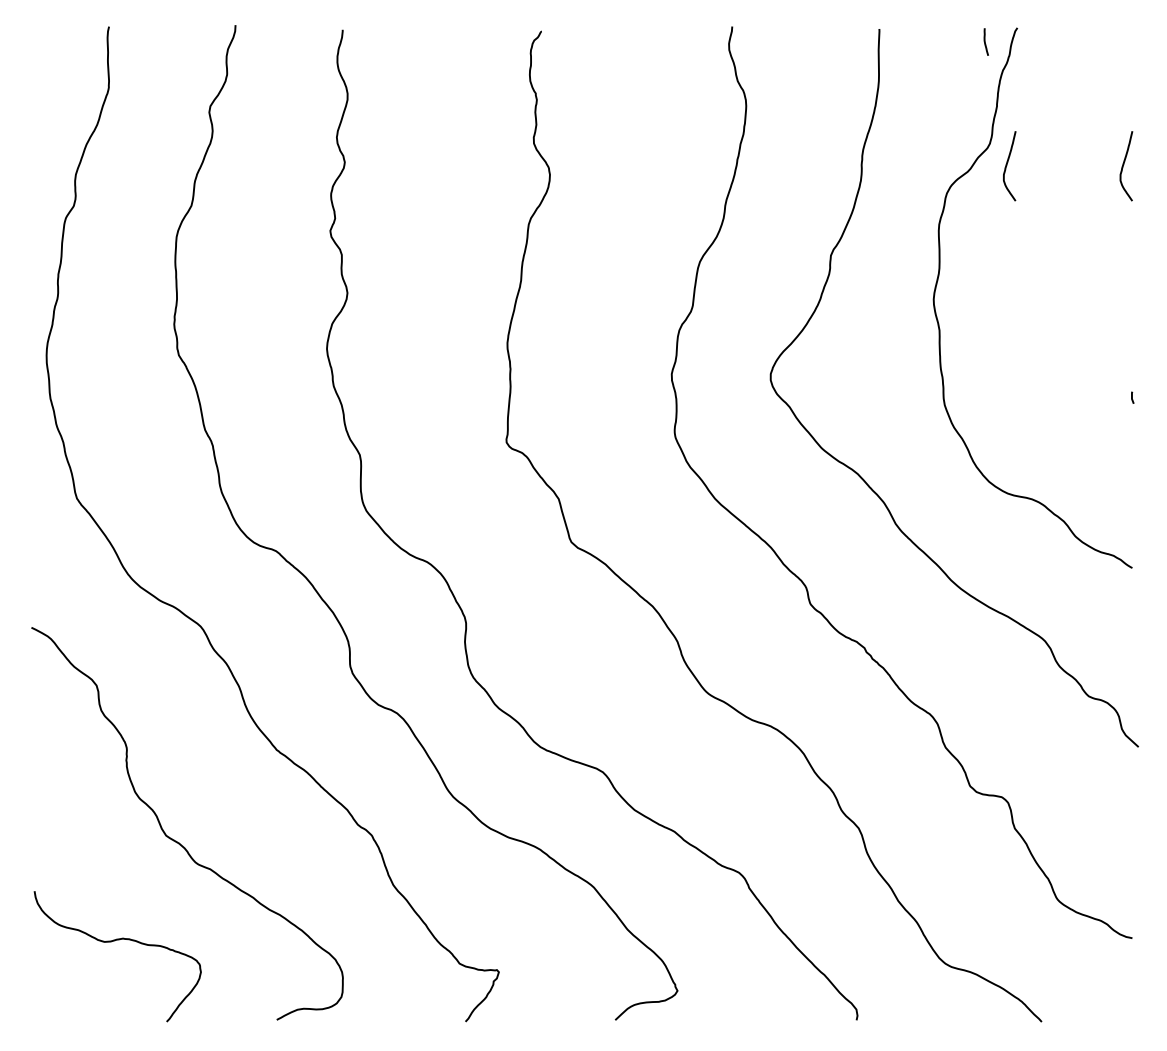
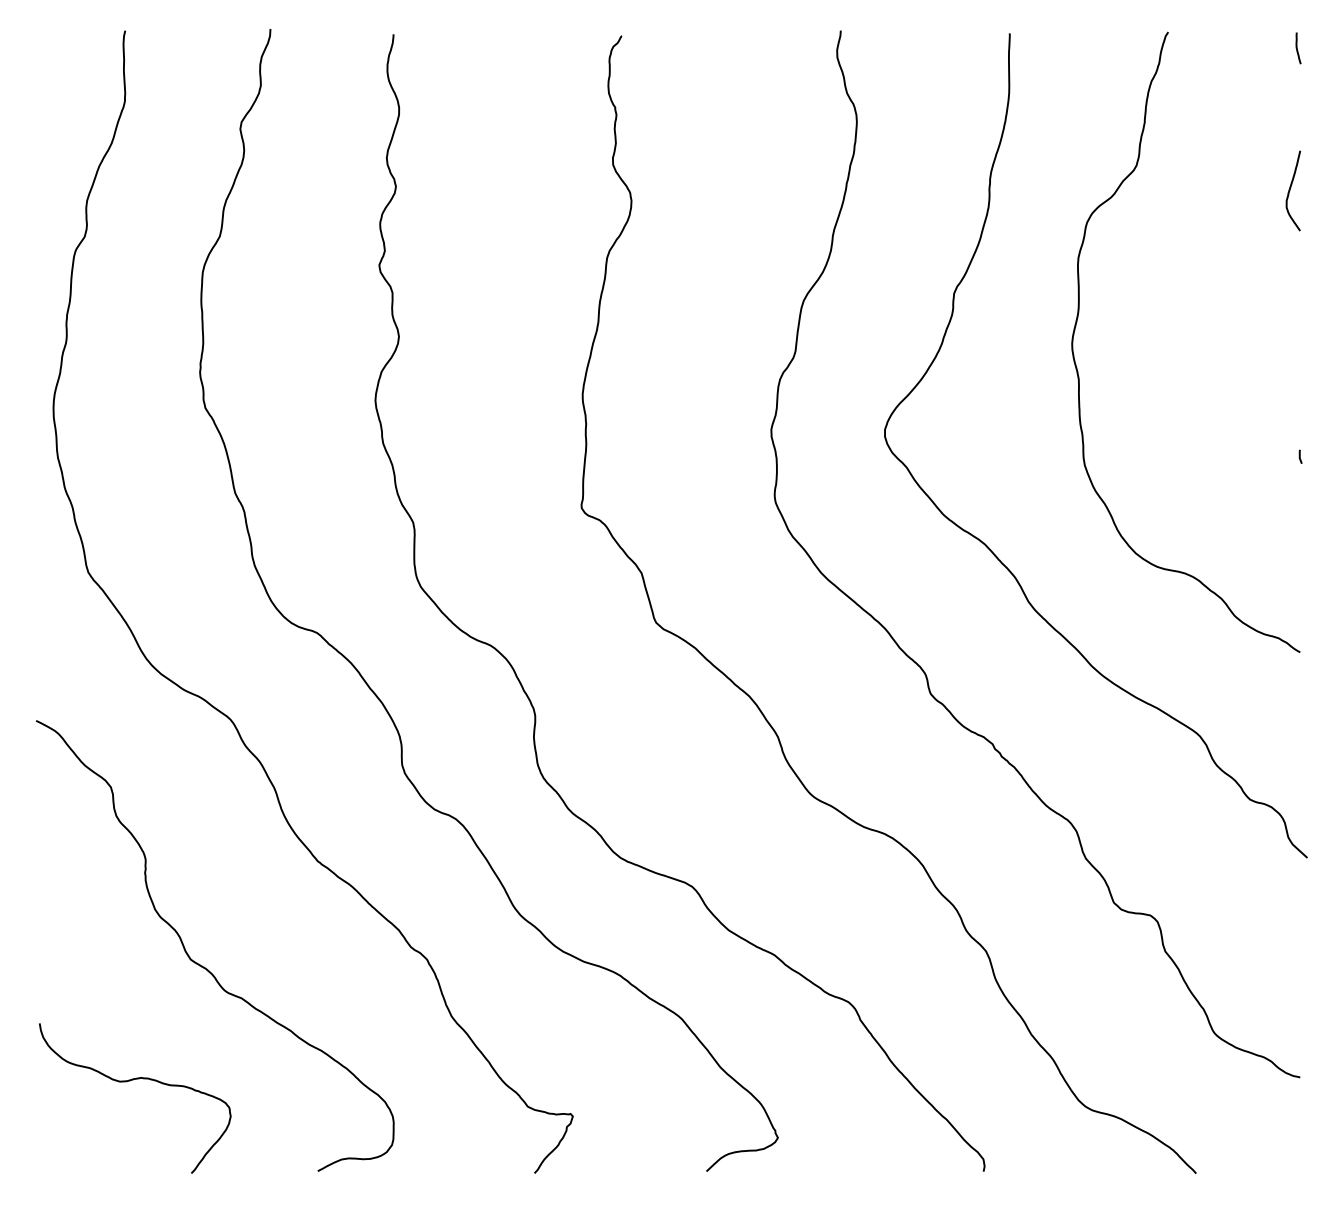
curve: (985, 42) -> (1297, 48), moved
curve: (1007, 165) -> (1156, 190), removed

